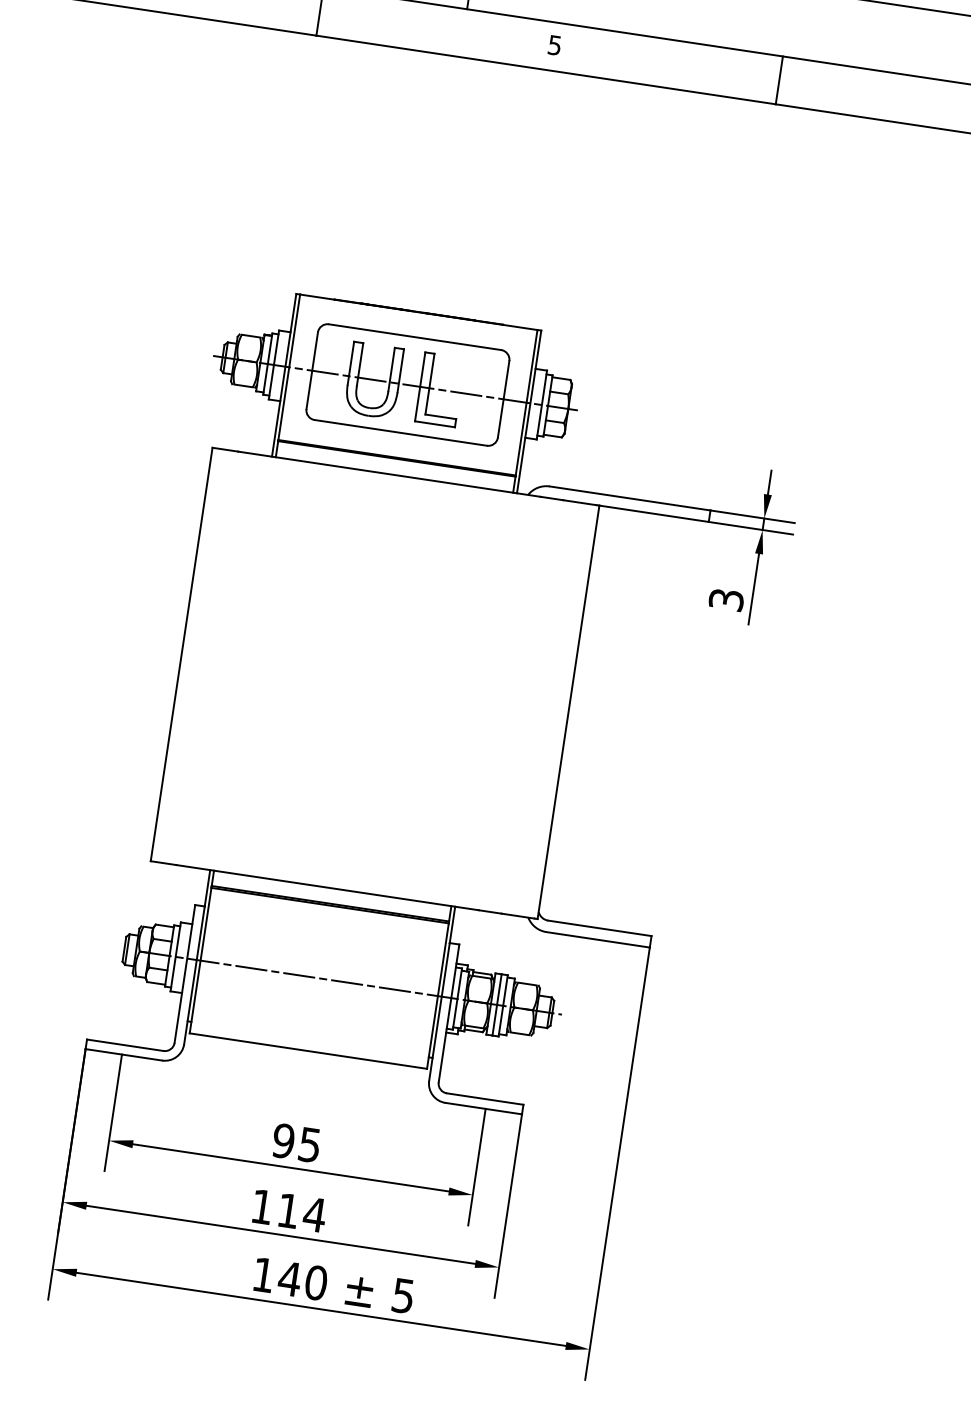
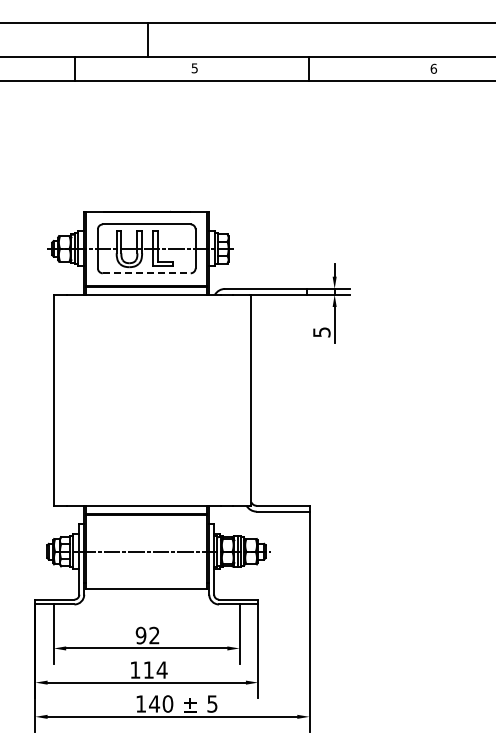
line: (400, 433) -> (146, 273), solid -> dashed
text: (726, 598) -> (321, 331), 3 -> 5
text: (309, 1144) -> (154, 635), 95 -> 92

